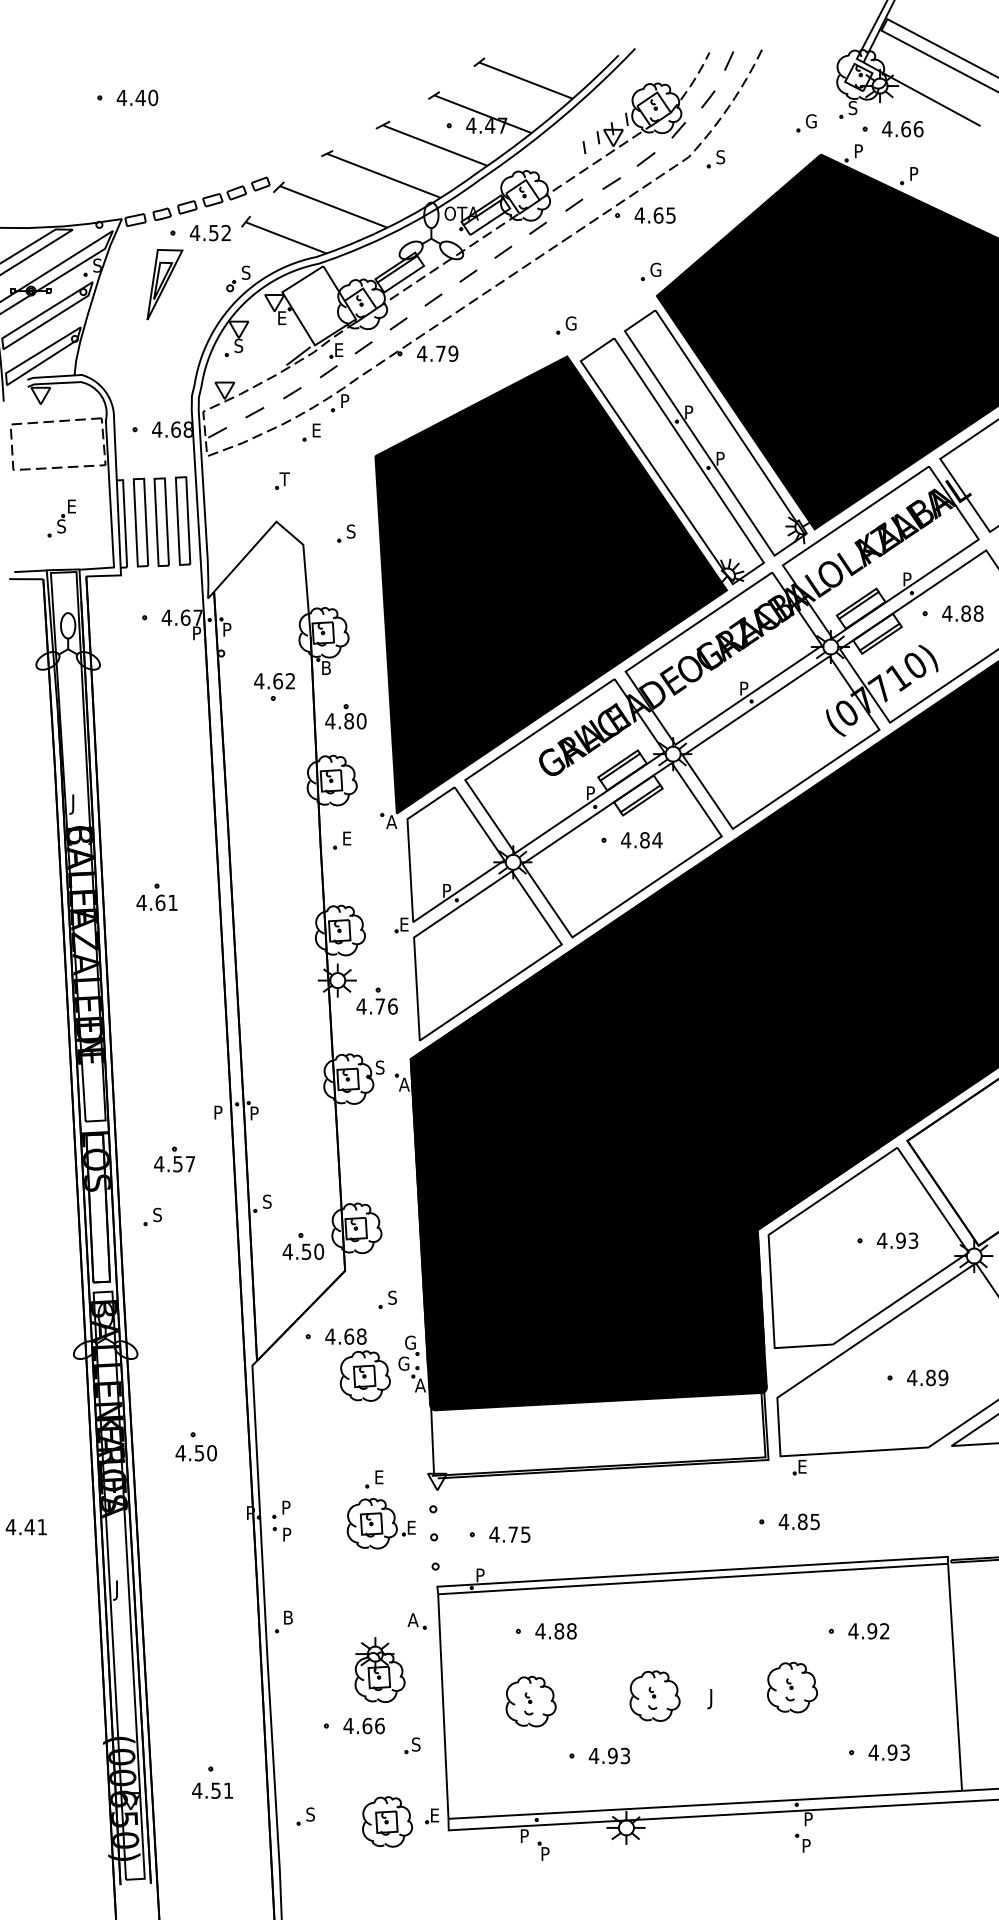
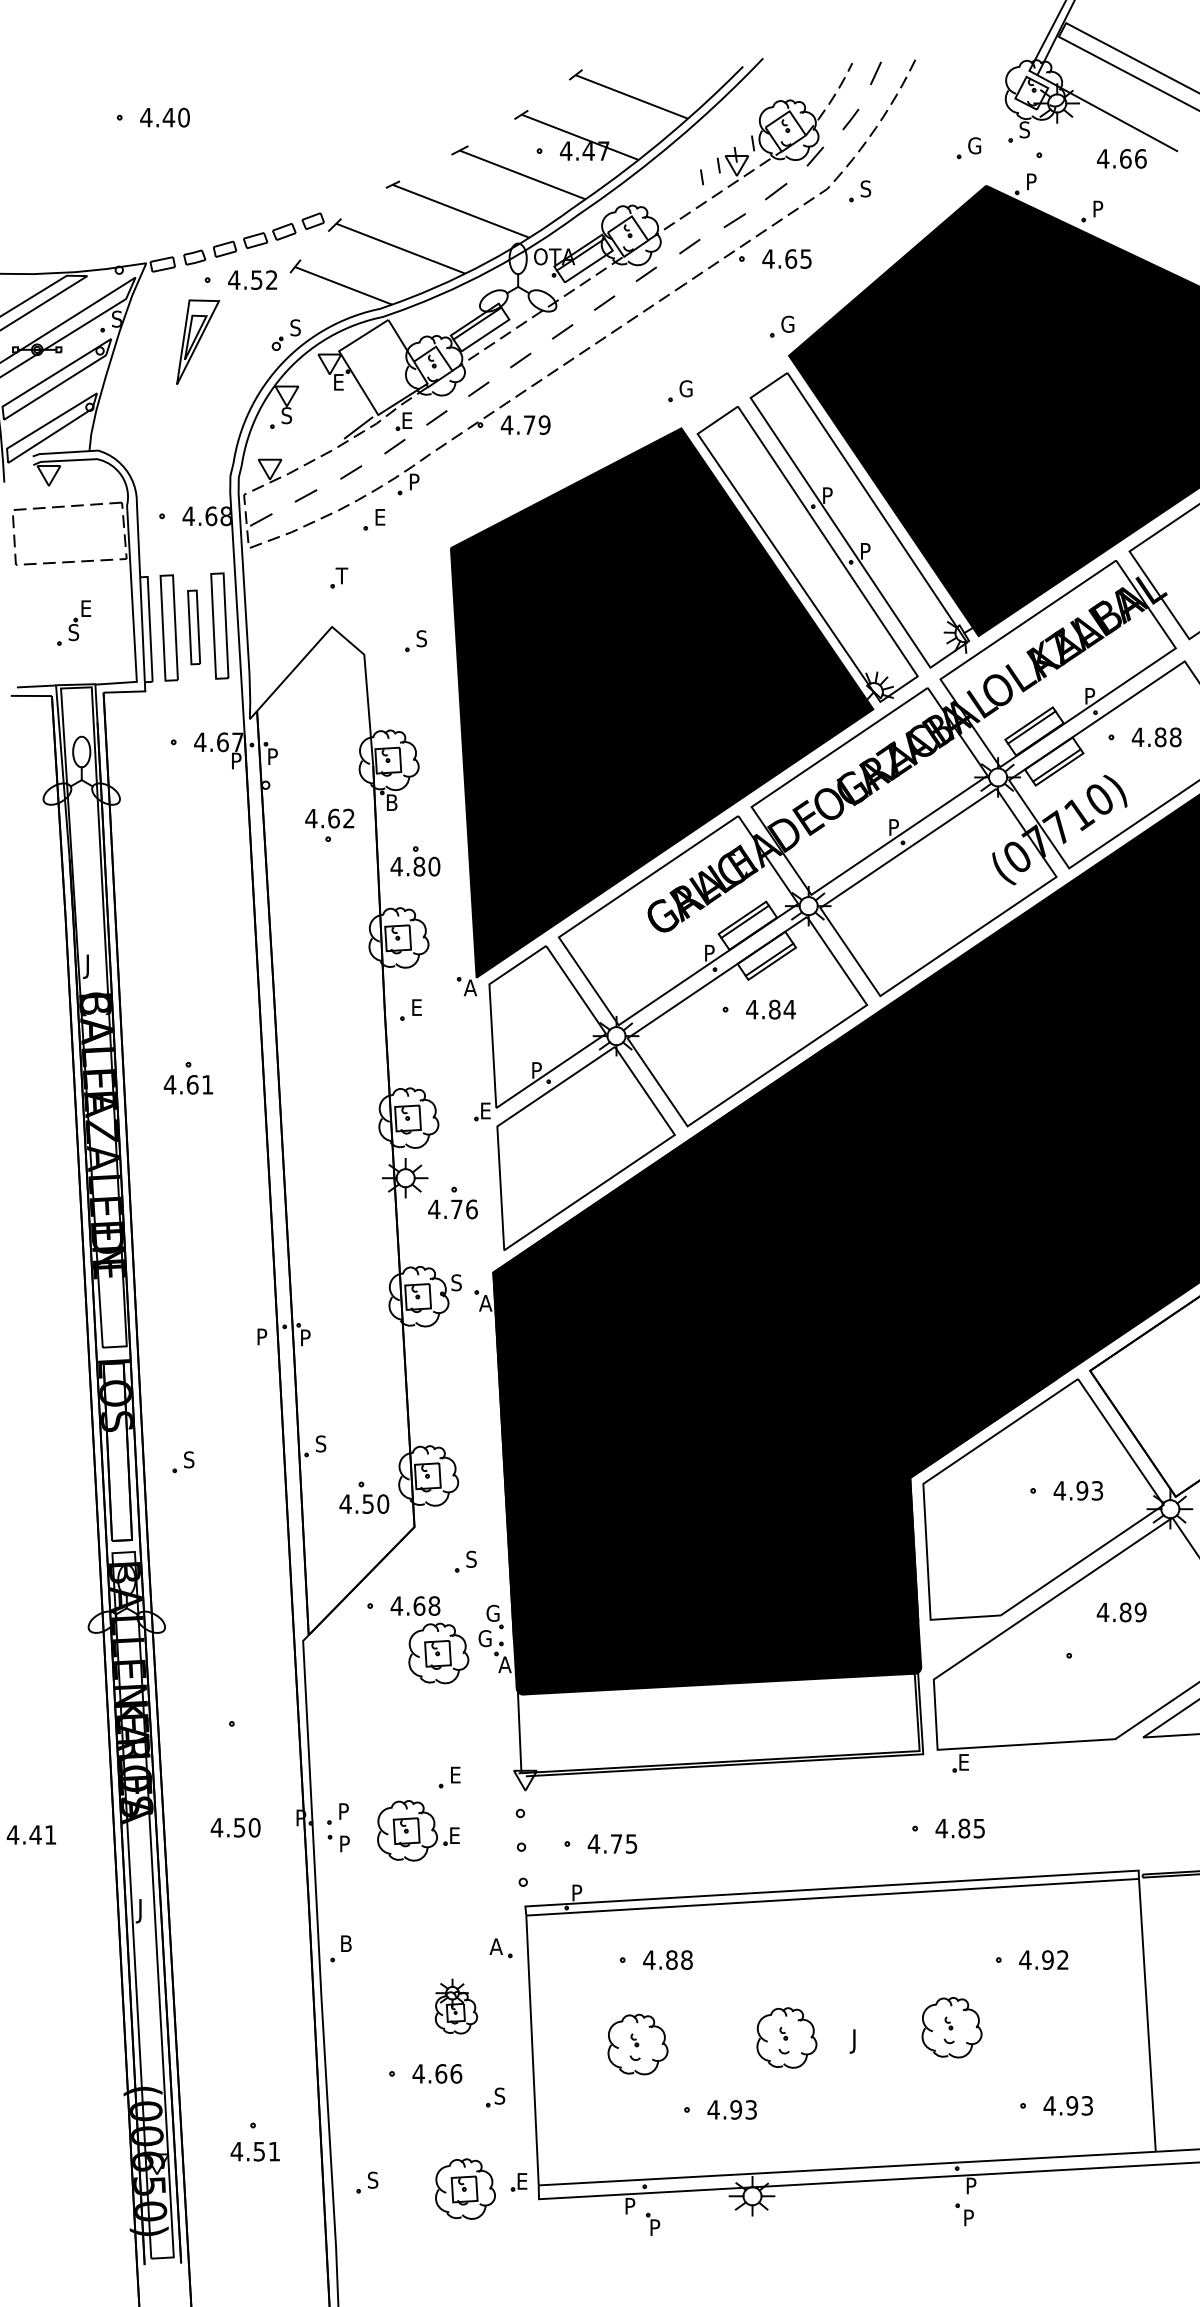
text: (902, 129) -> (1121, 159), moved
part: (161, 521) -> (193, 626), size x0.7
part: (174, 1159) -> (209, 1393), removed
text: (927, 1377) -> (1121, 1611), moved
text: (195, 1453) -> (234, 1828), moved
part: (380, 1523) -> (417, 1830), moved
part: (379, 1669) -> (455, 2005), size x0.7

